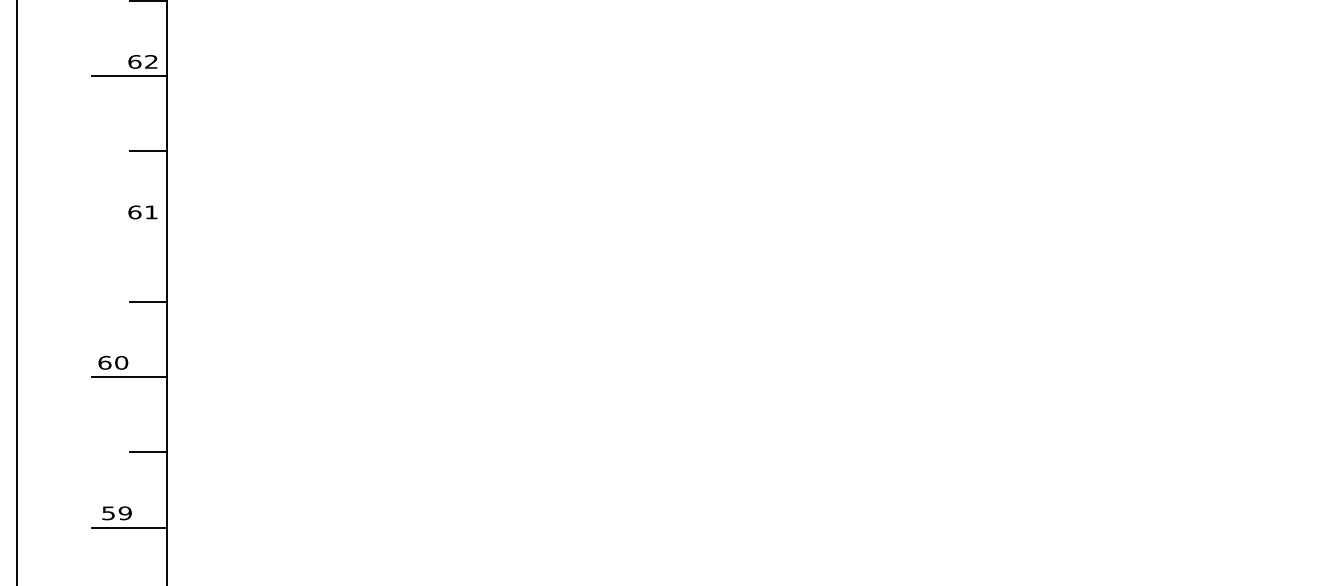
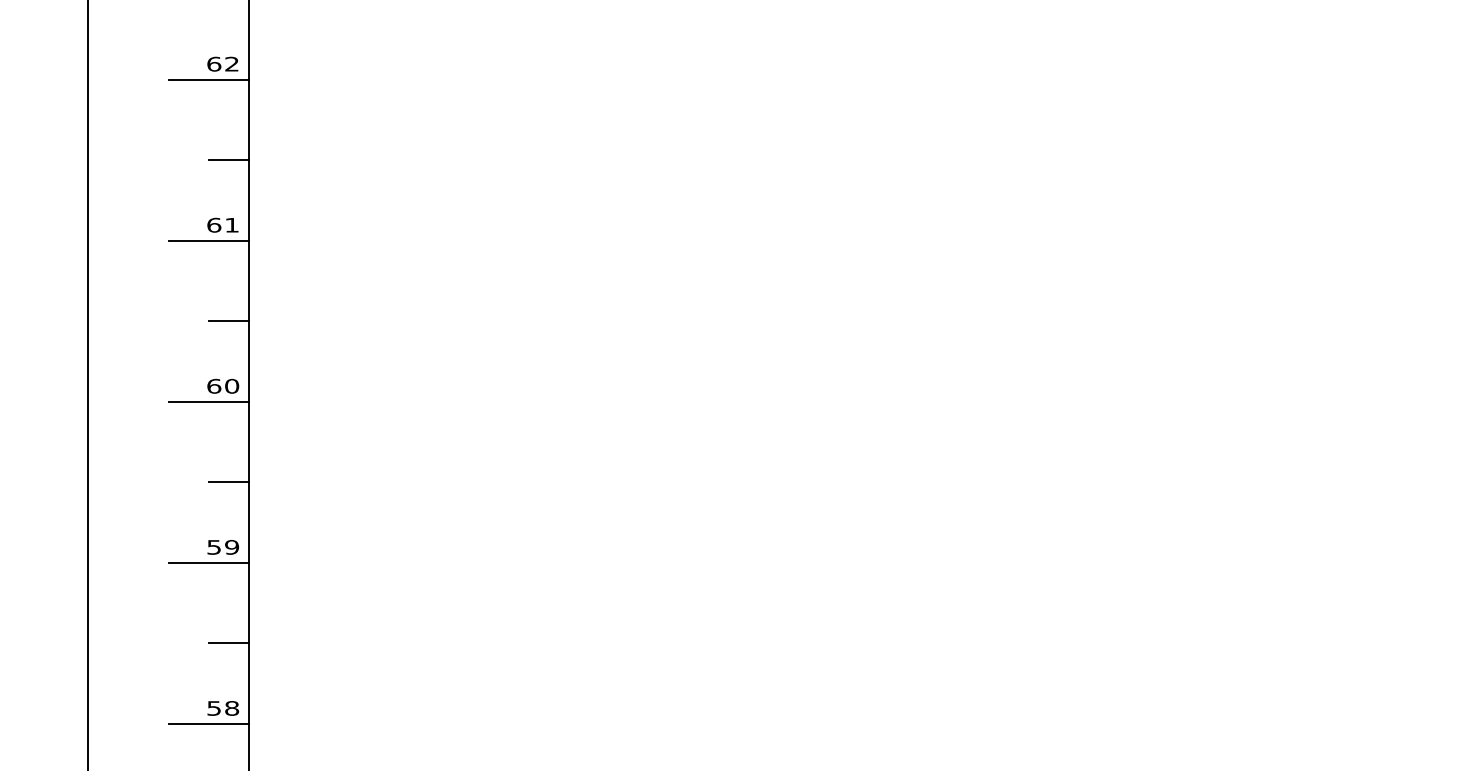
line: (129, 226) -> (208, 240), added
text: (113, 362) -> (223, 385), moved
text: (116, 513) -> (222, 547), moved

